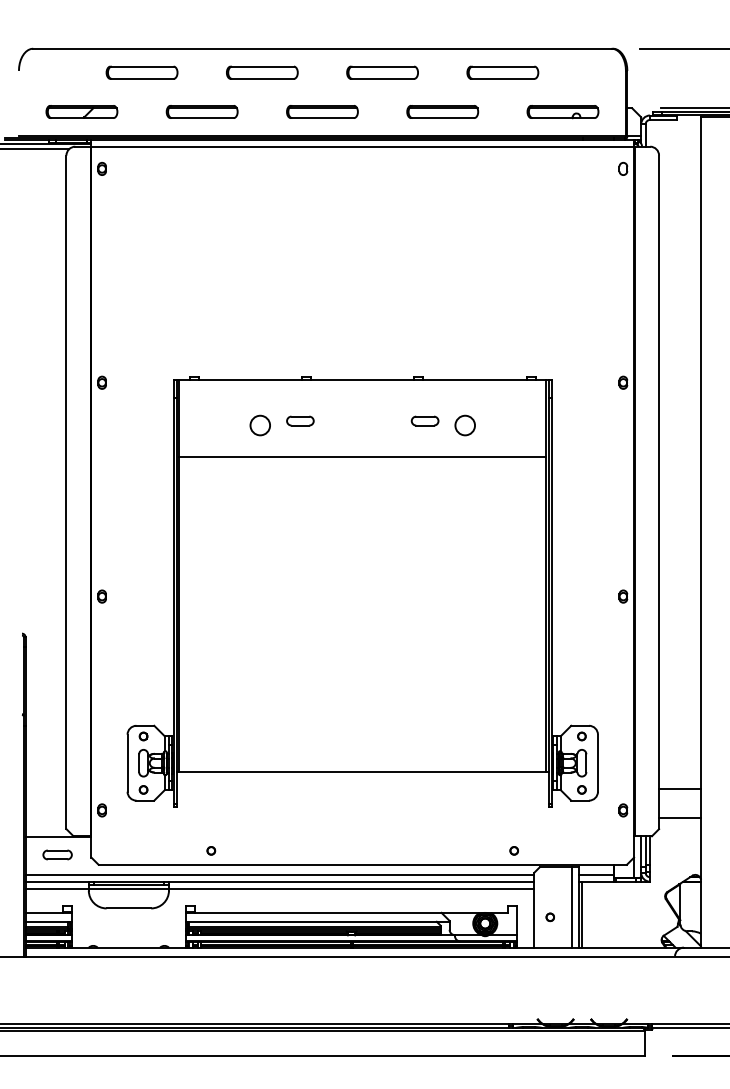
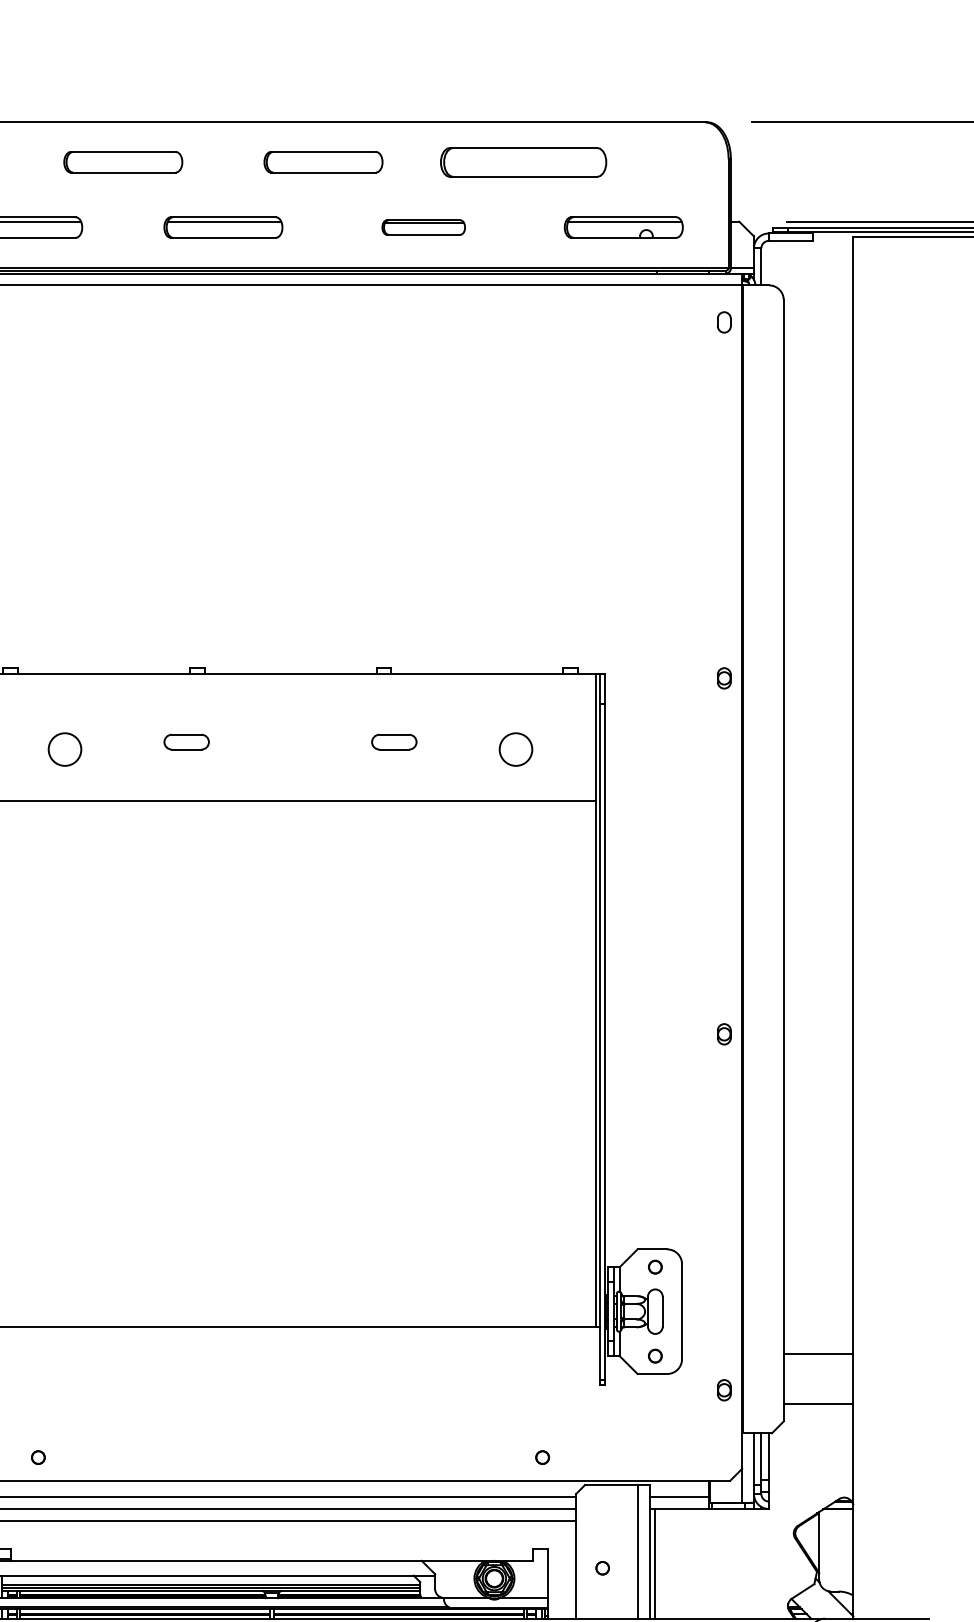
part: (502, 72) -> (523, 161), size x1.4
part: (442, 111) -> (423, 226), size x0.7
circle: (259, 425) -> (63, 749), moved
circle: (464, 425) -> (514, 749), moved

